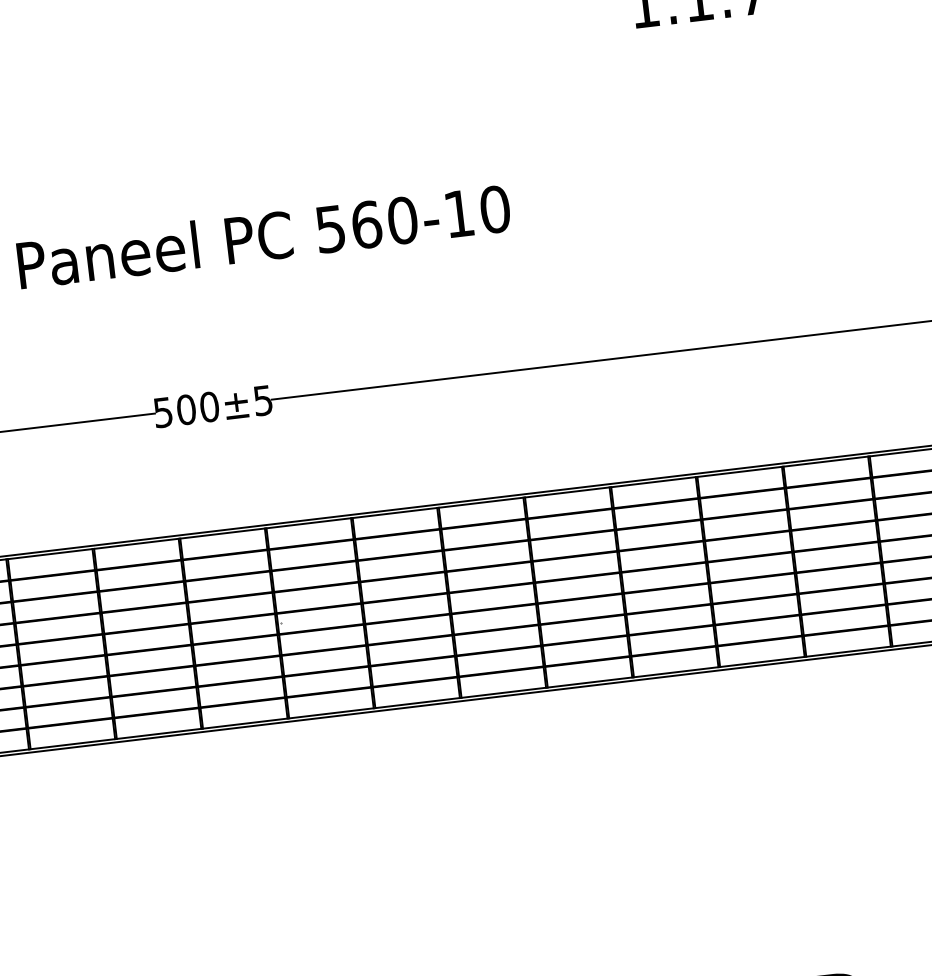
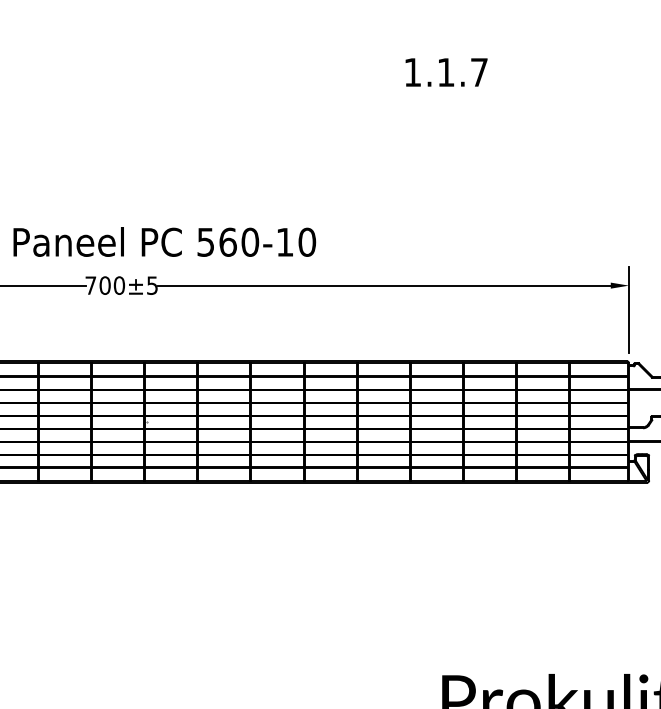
text: (263, 235) -> (164, 241), moved
text: (162, 412) -> (90, 285), 500±5 -> 700±5

